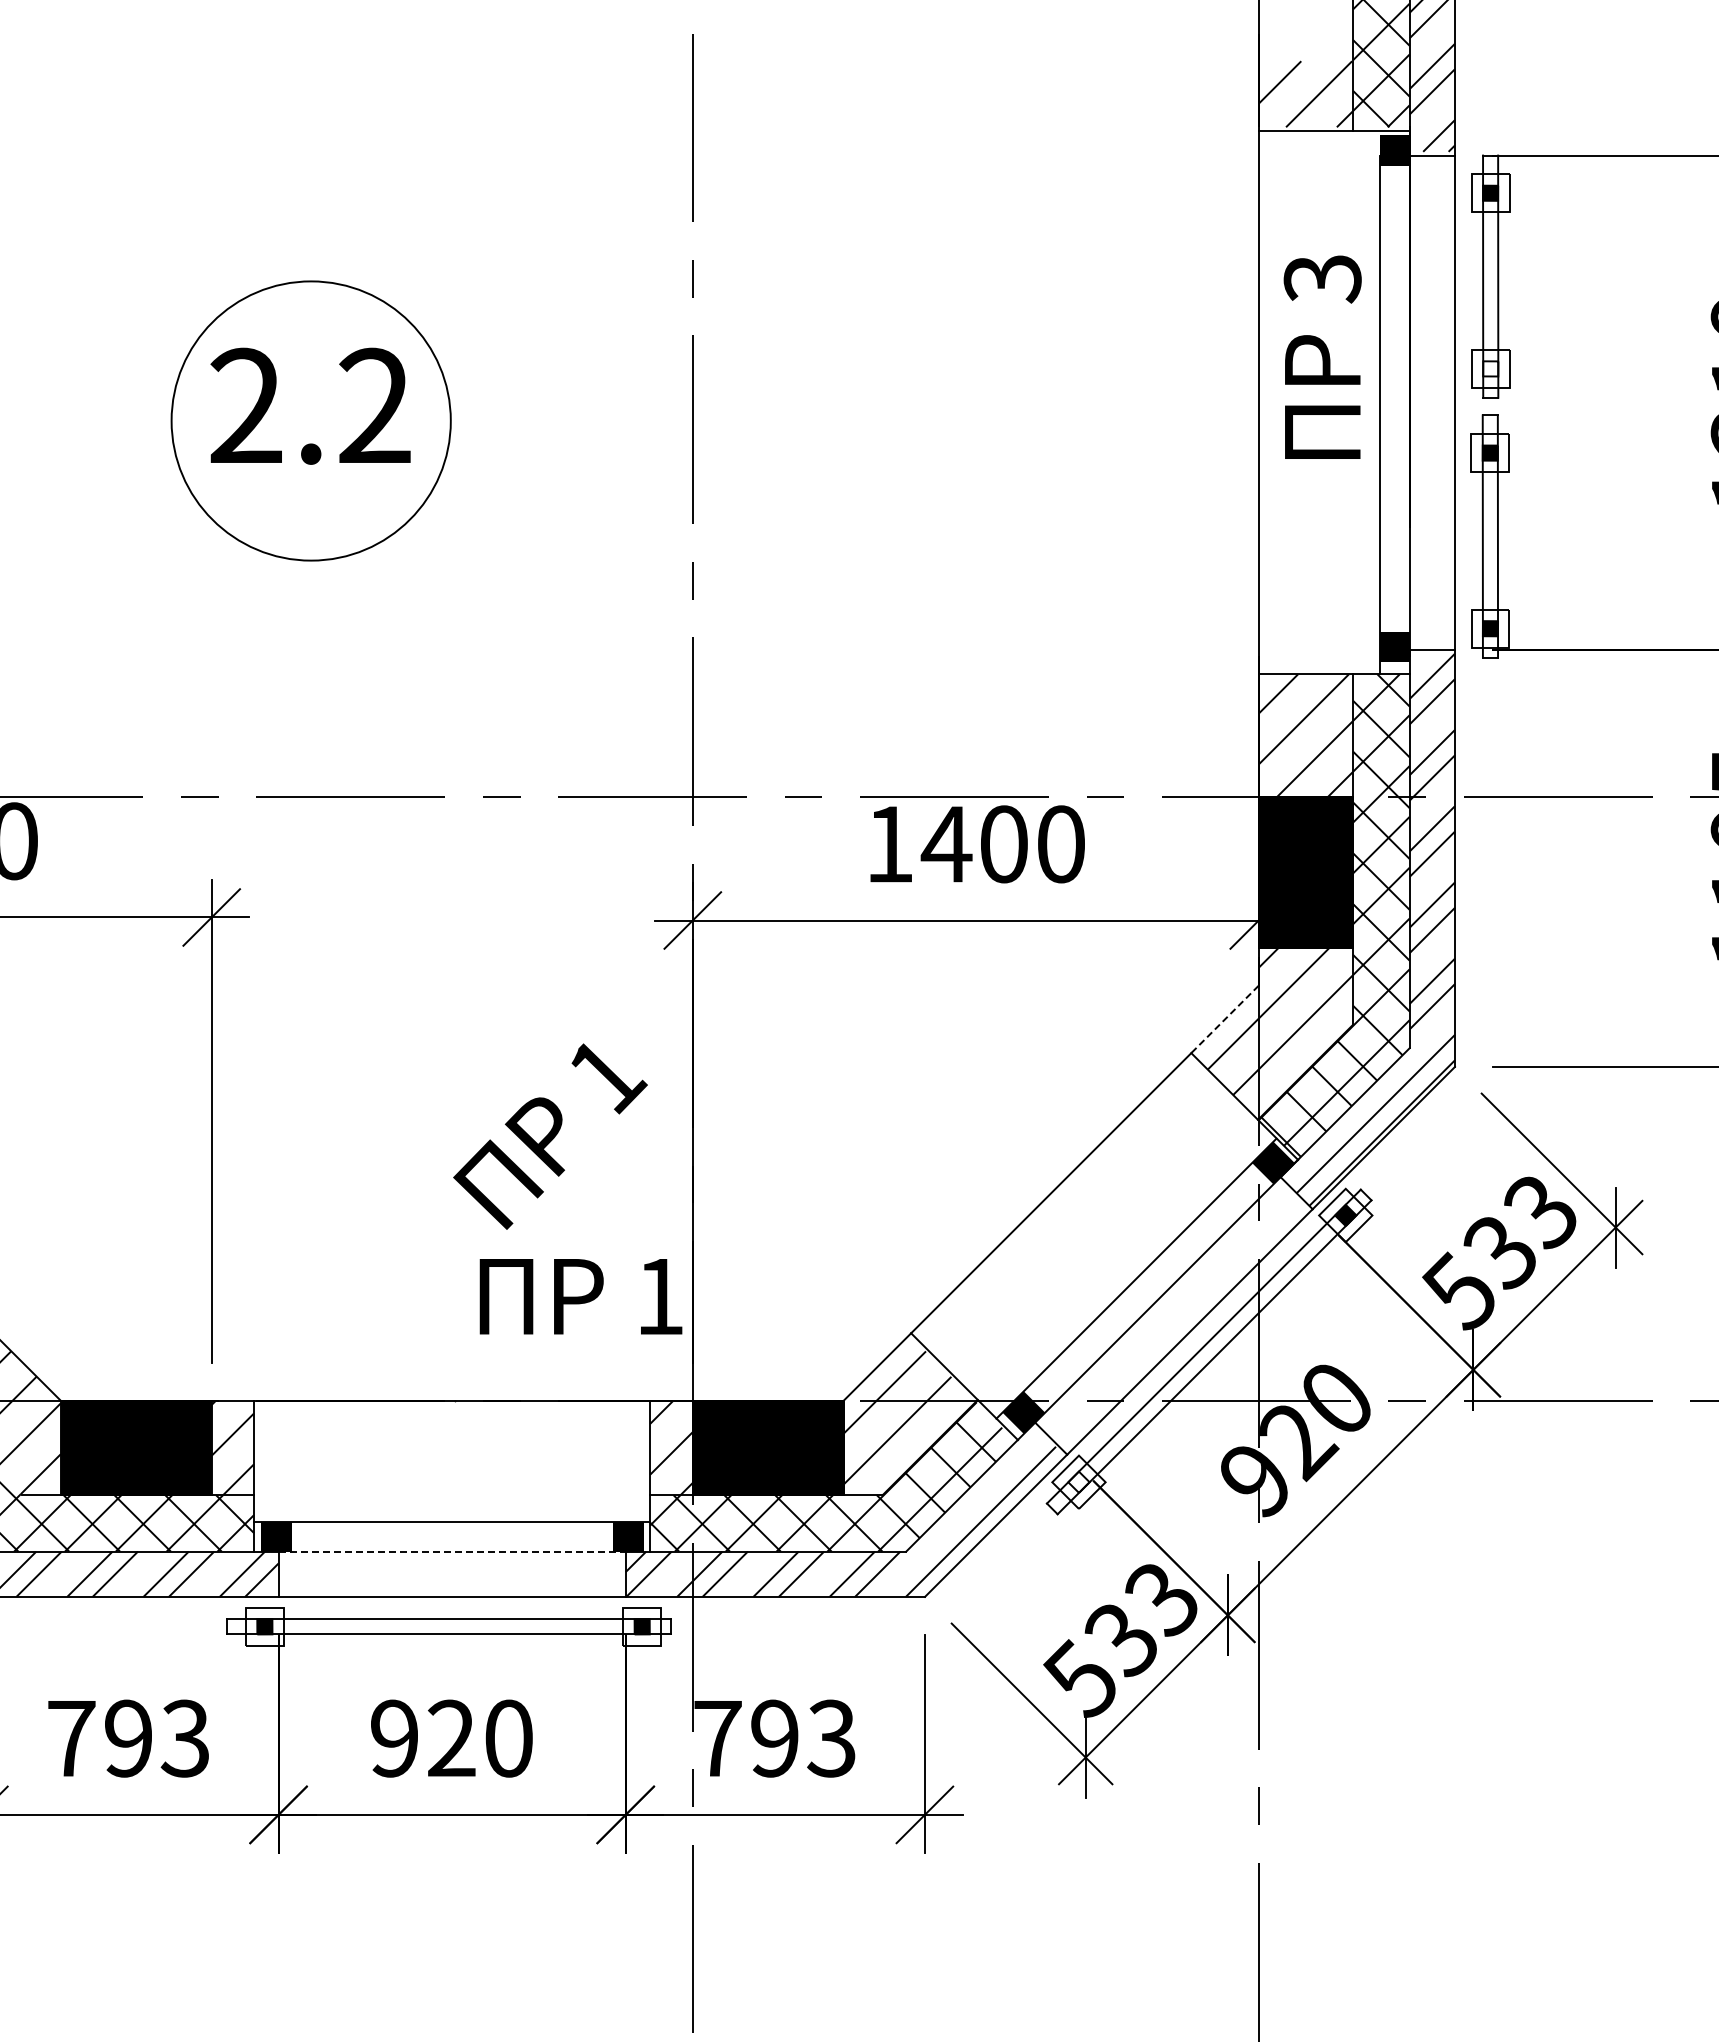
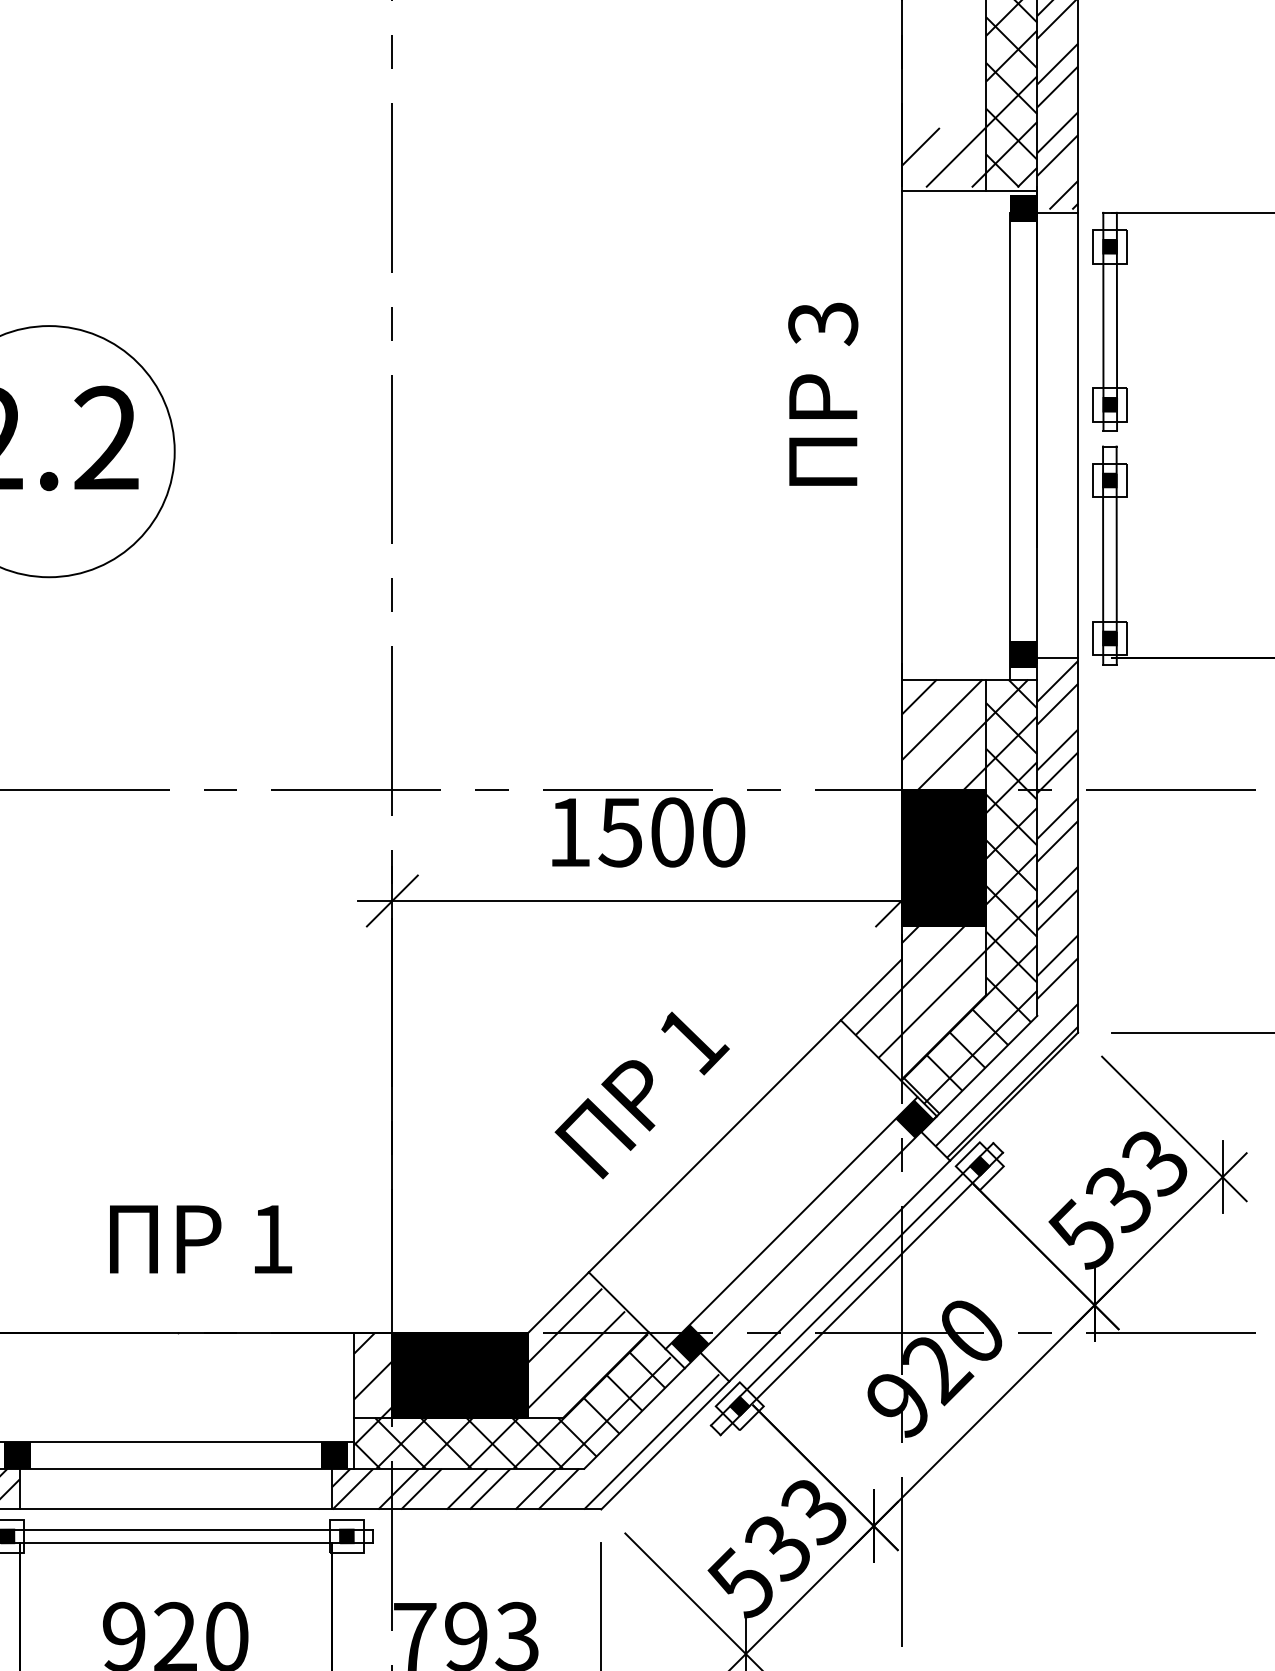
text: (1322, 356) -> (823, 393), moved
fill: (1490, 368) -> (1110, 404), added
text: (946, 844) -> (620, 832), 1400 -> 1500
line: (1225, 1019) -> (871, 990), dashed -> solid
text: (550, 1136) -> (642, 1095), moved
text: (580, 1296) -> (200, 1239), moved
fill: (1078, 1481) -> (739, 1405), added
line: (452, 1551) -> (176, 1468), dashed -> solid

